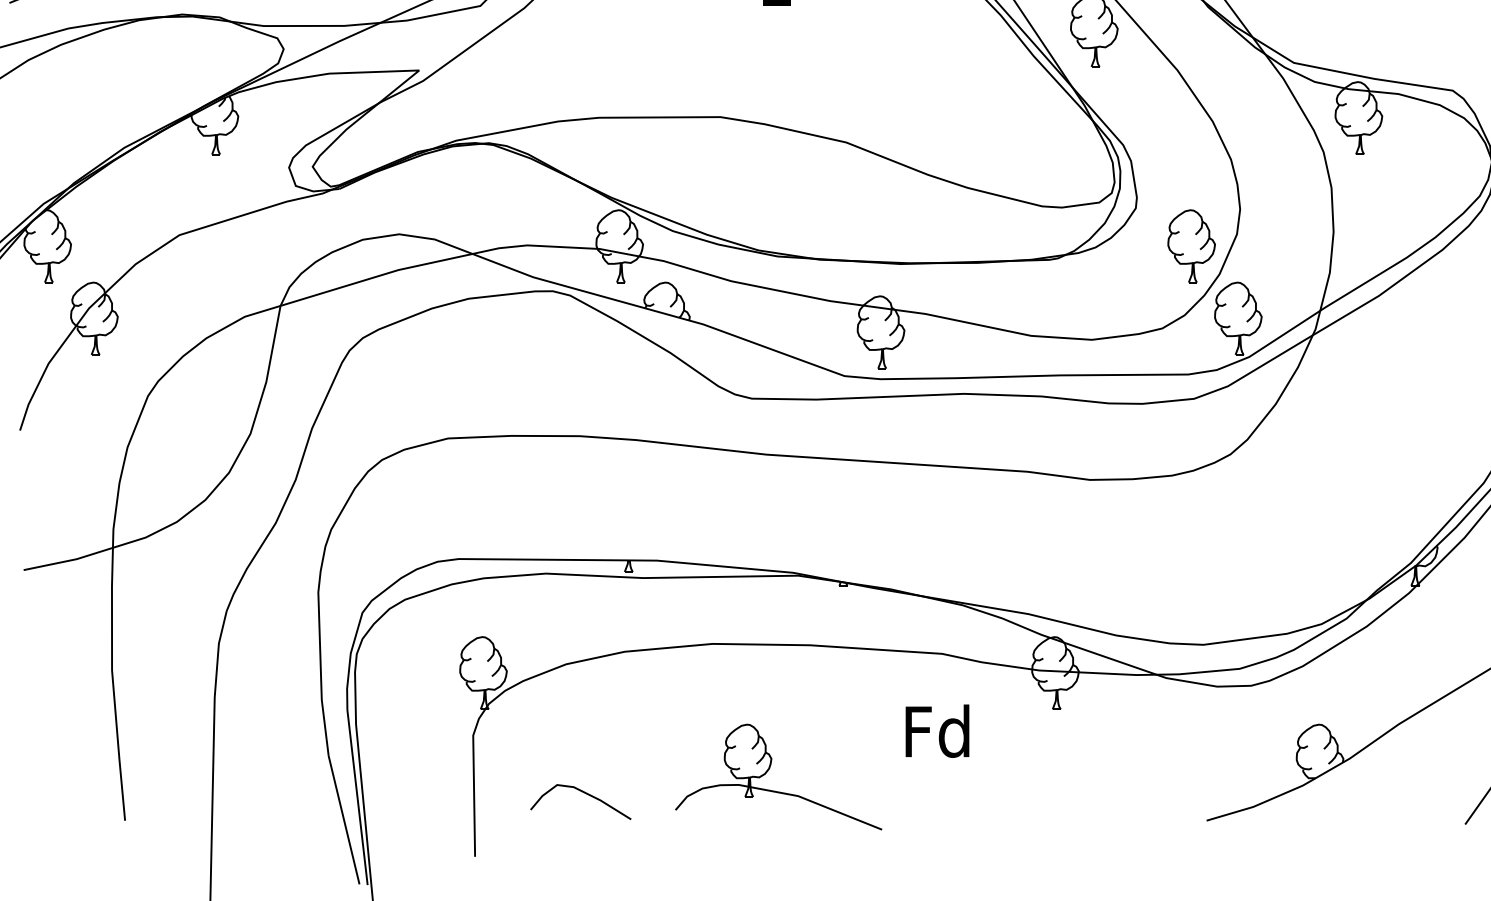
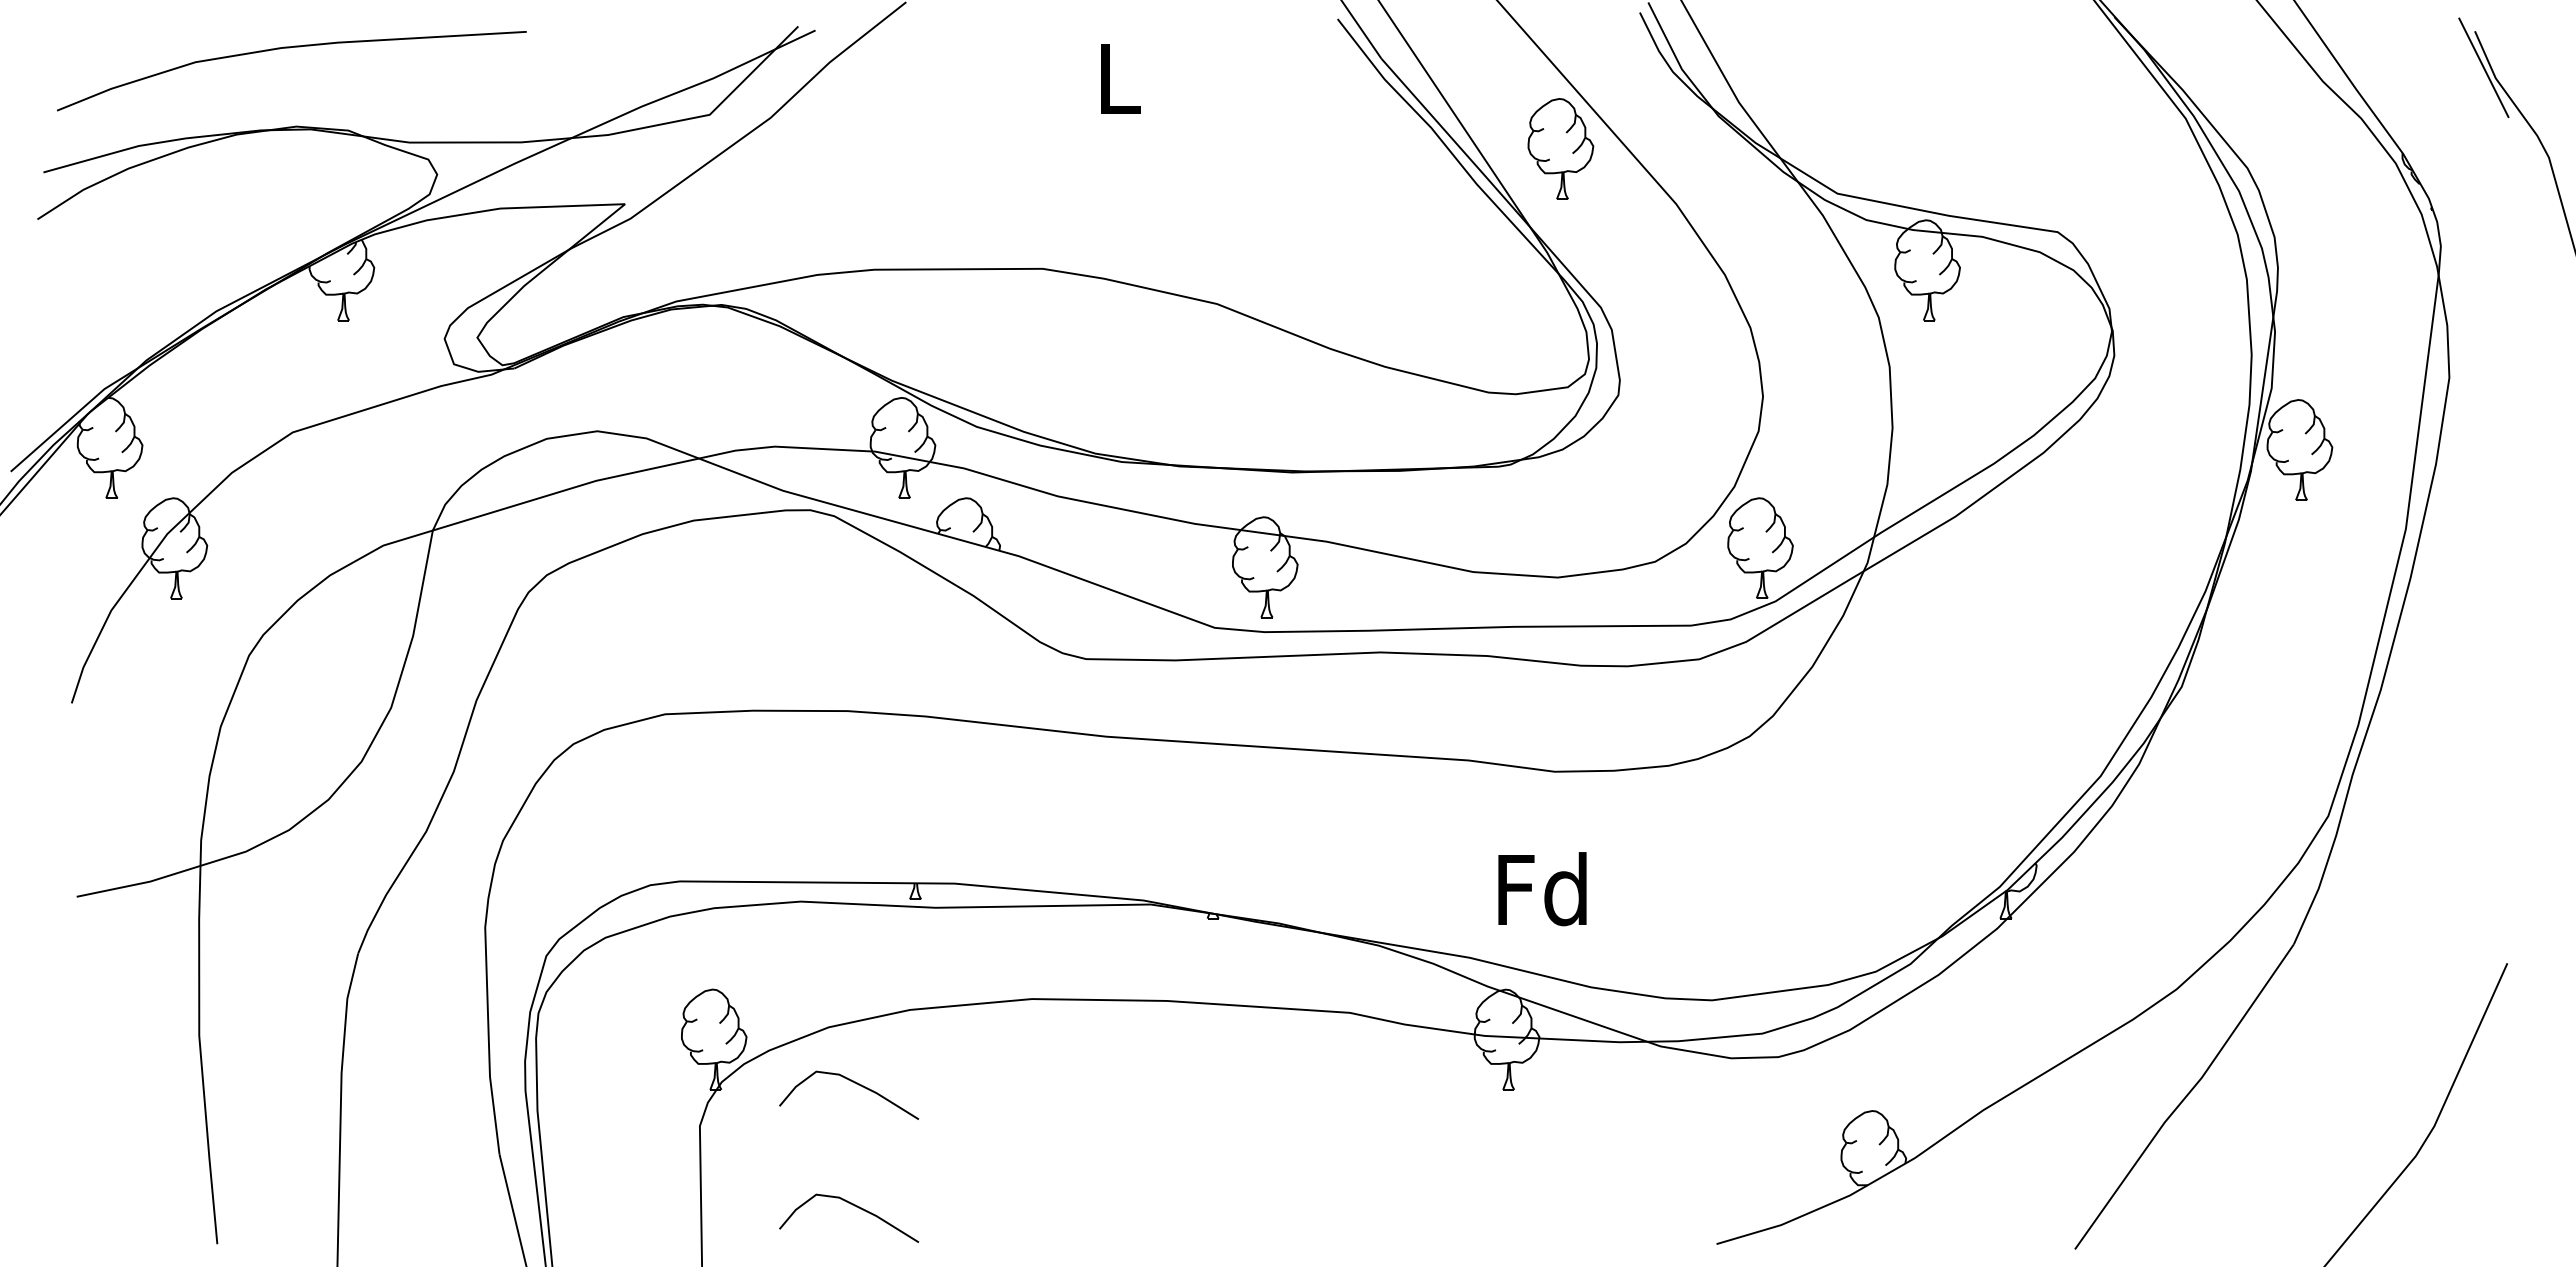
part: (1191, 246) -> (1695, 447), removed
curve: (584, 704) -> (854, 1083), added
text: (937, 731) -> (1542, 889), moved
part: (769, 769) -> (1110, 1173), removed

